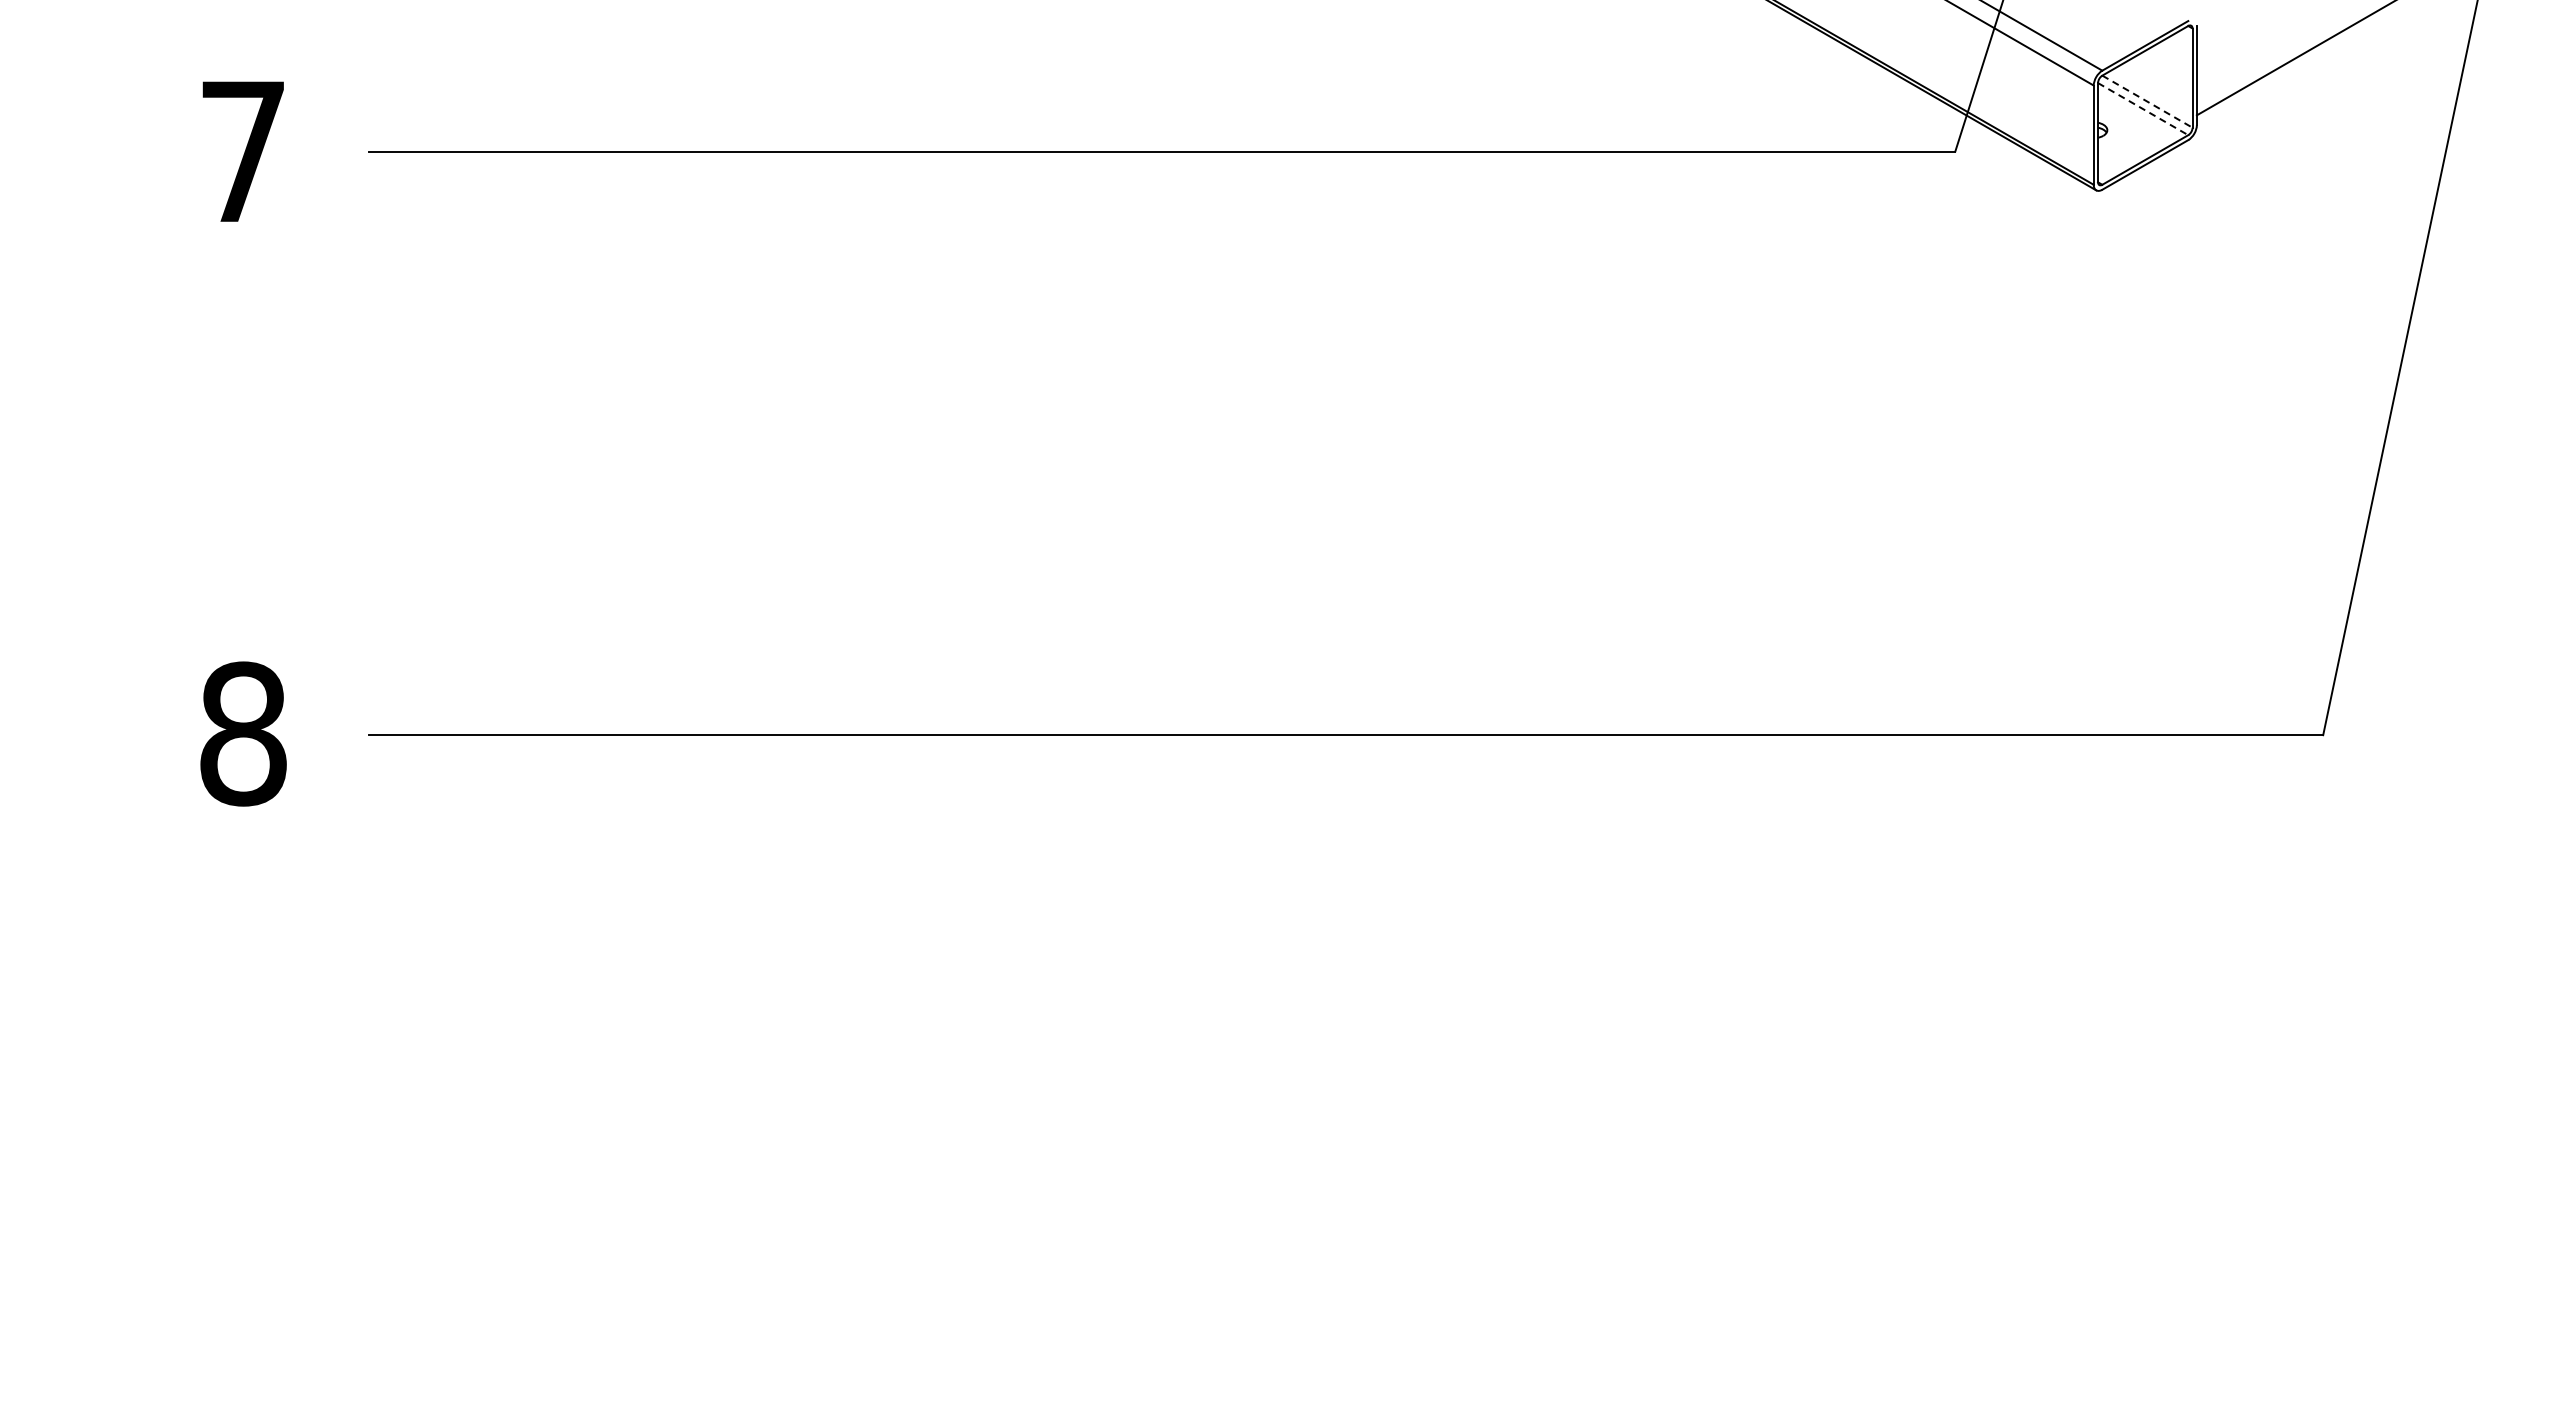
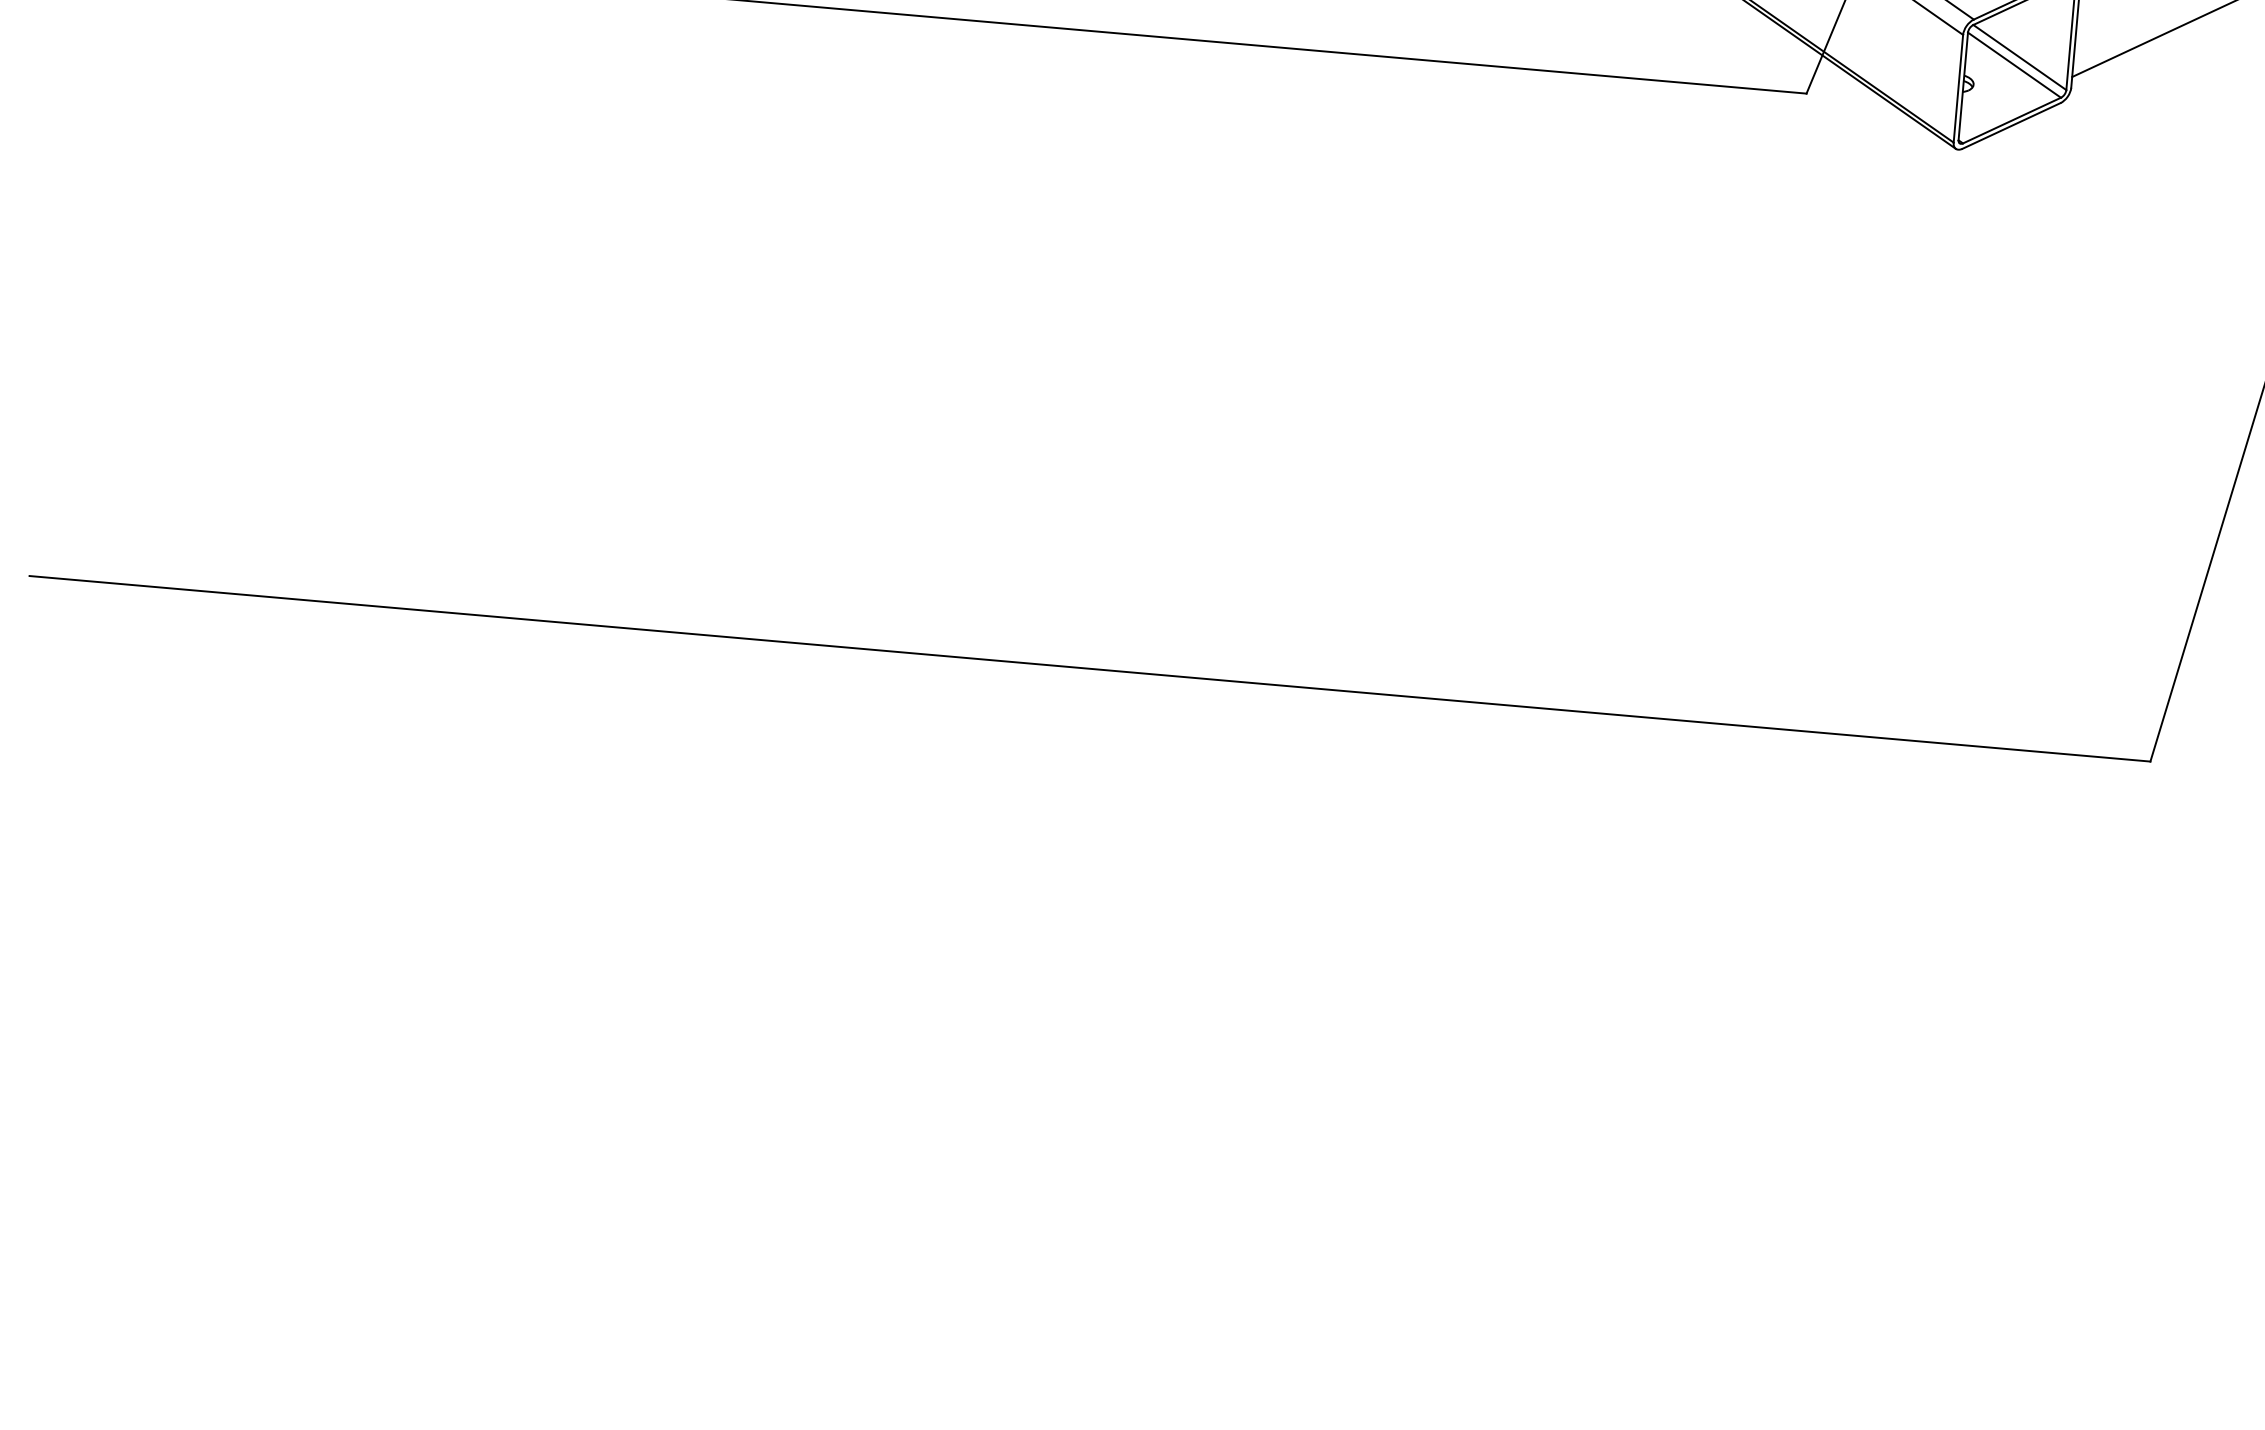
line: (2147, 101) -> (2019, 57), dashed -> solid
line: (2143, 109) -> (2014, 65), dashed -> solid

